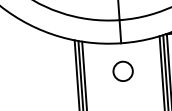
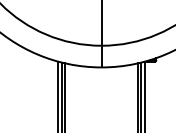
circle: (123, 71) -> (101, 93), removed

